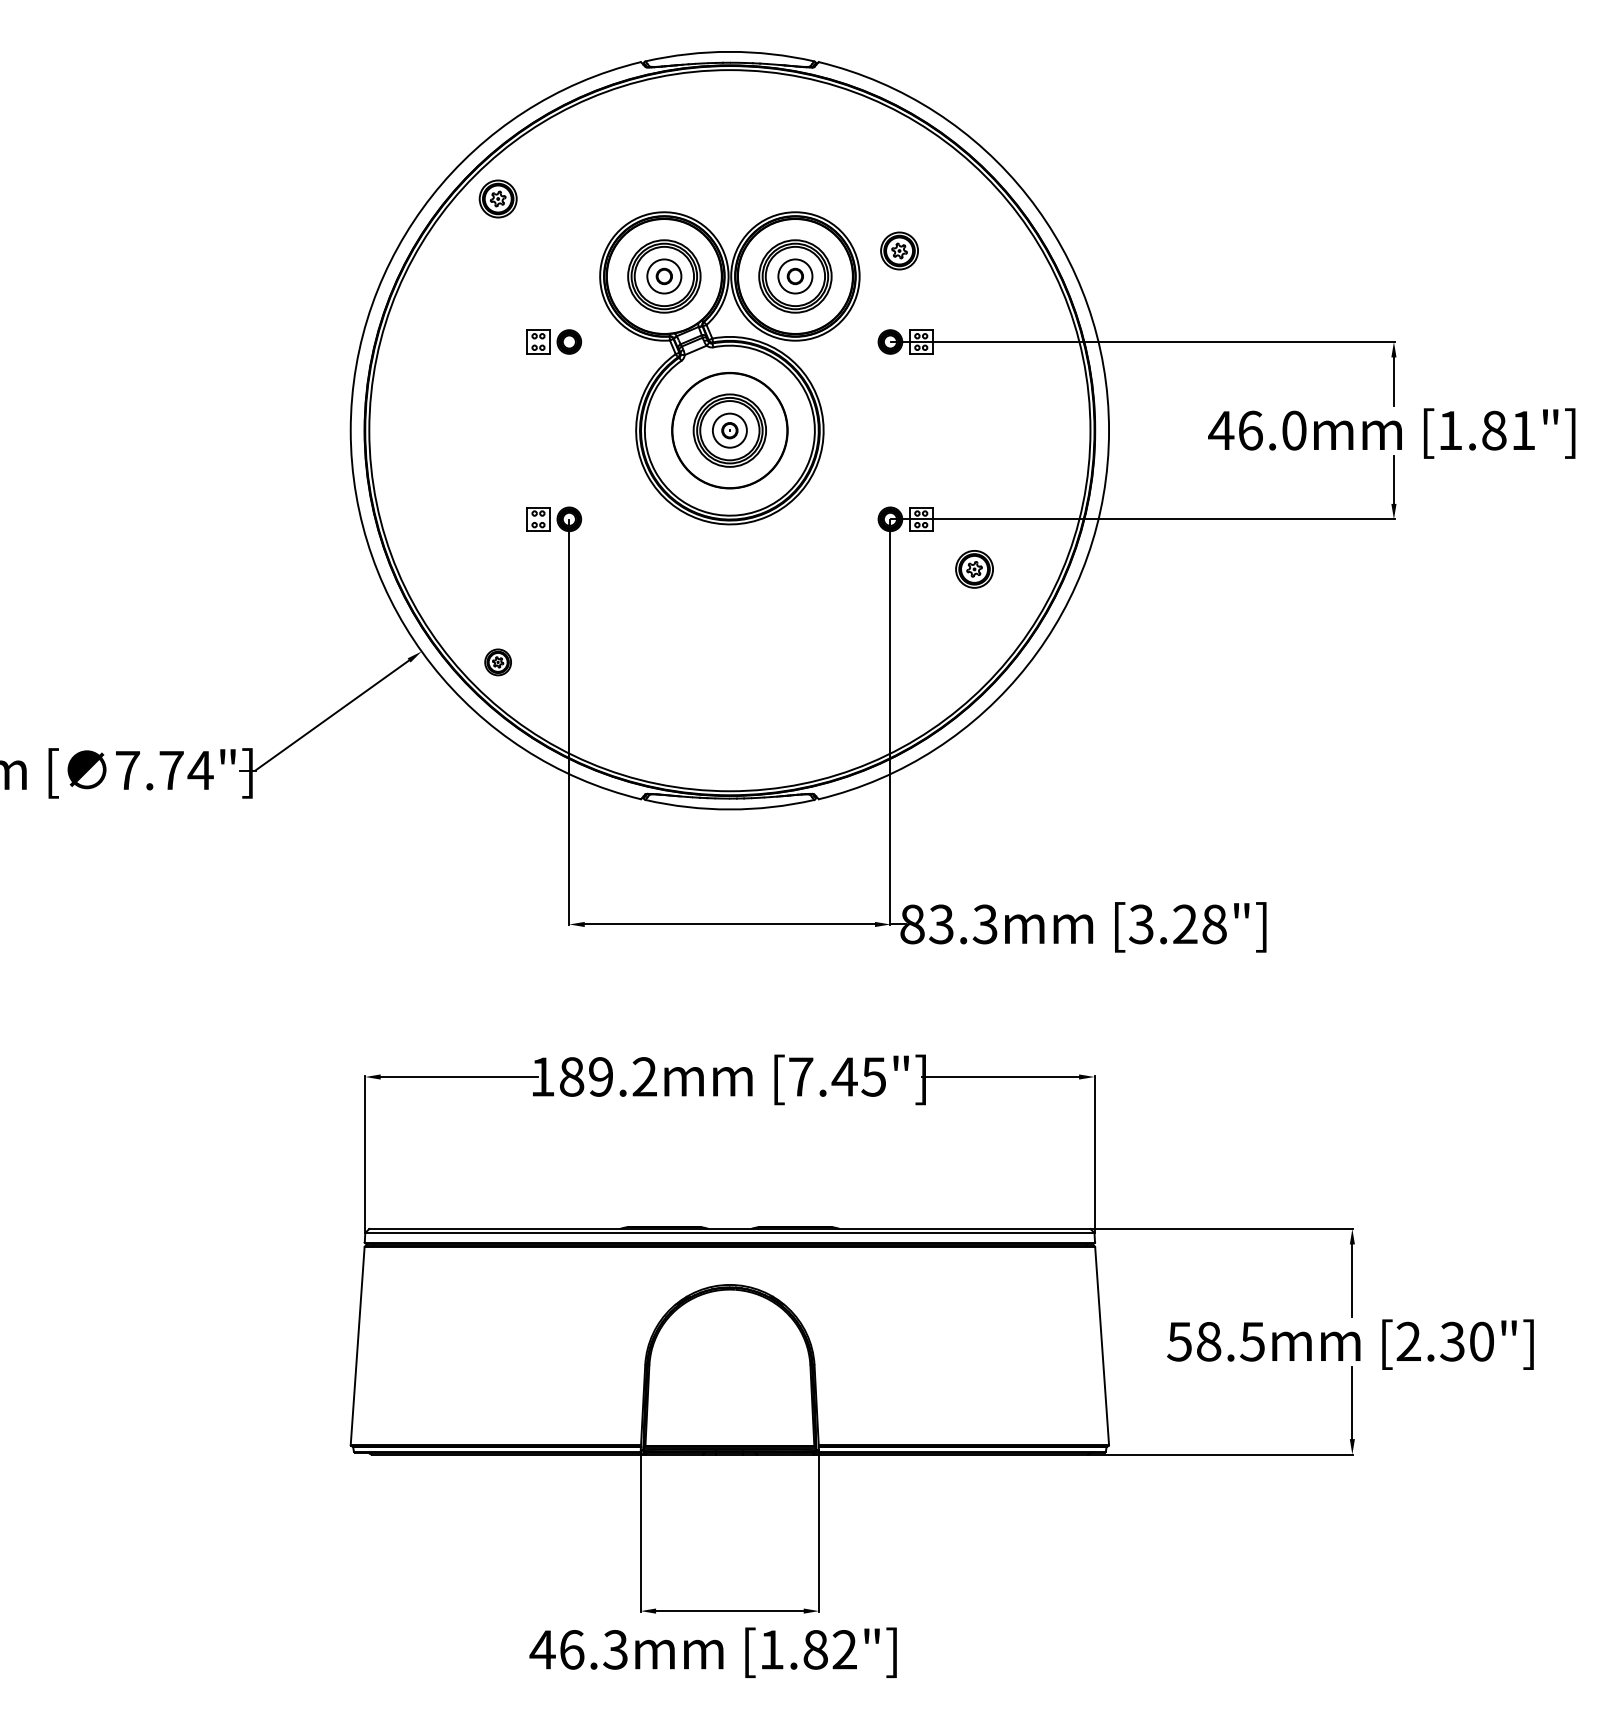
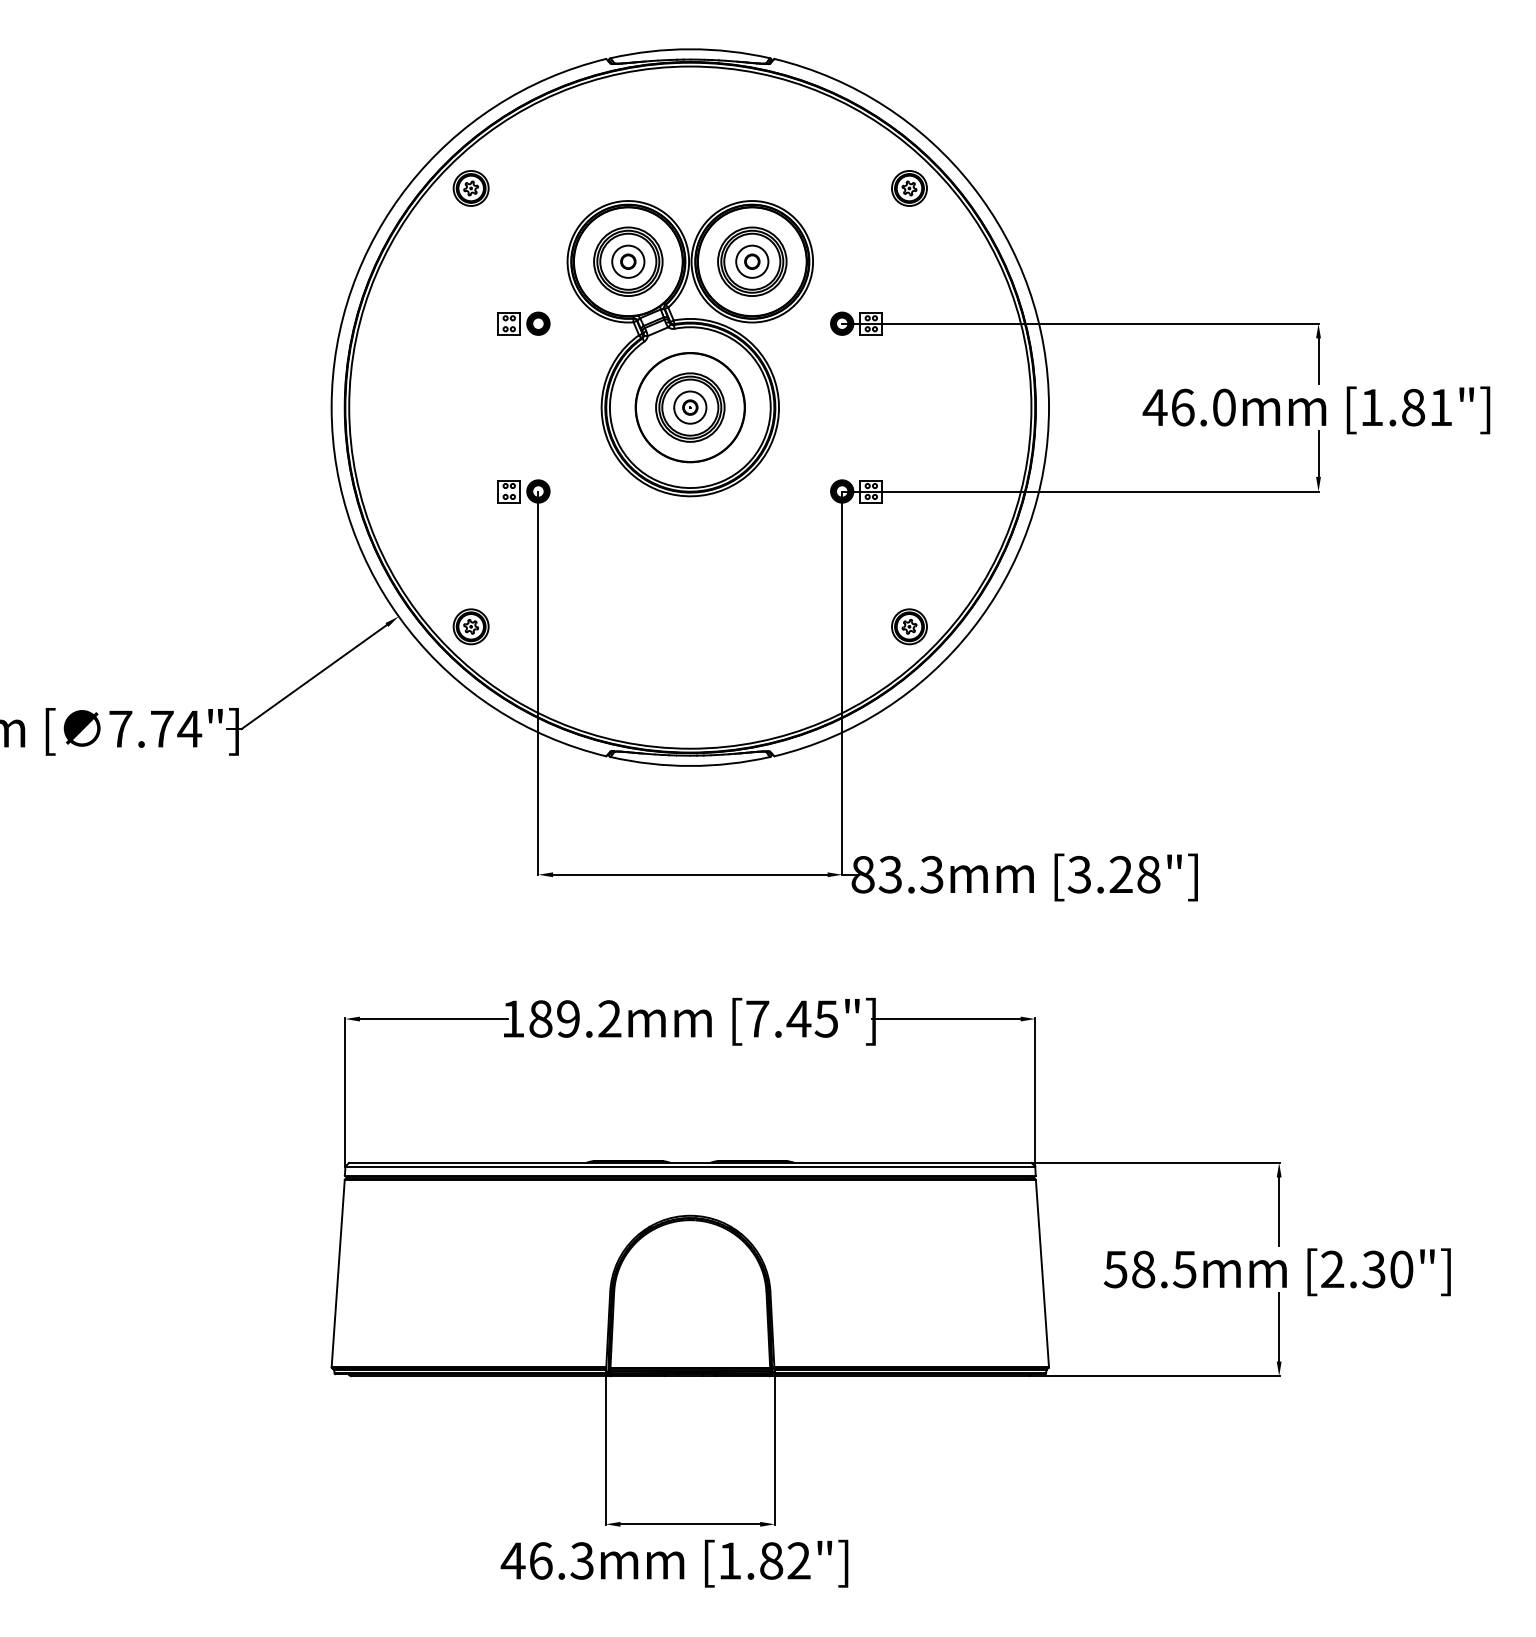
part: (899, 250) -> (909, 187), moved
part: (974, 569) -> (909, 626), moved
part: (497, 662) -> (470, 626), size x1.43

